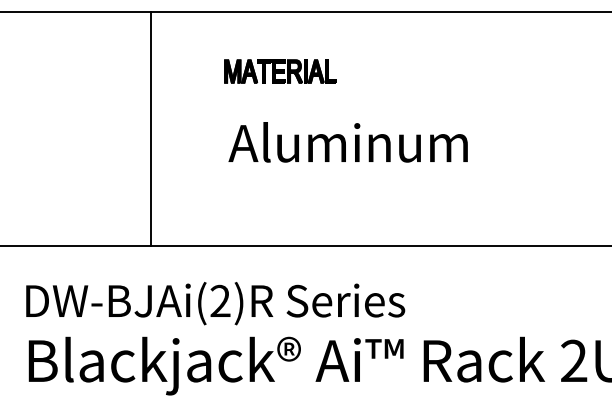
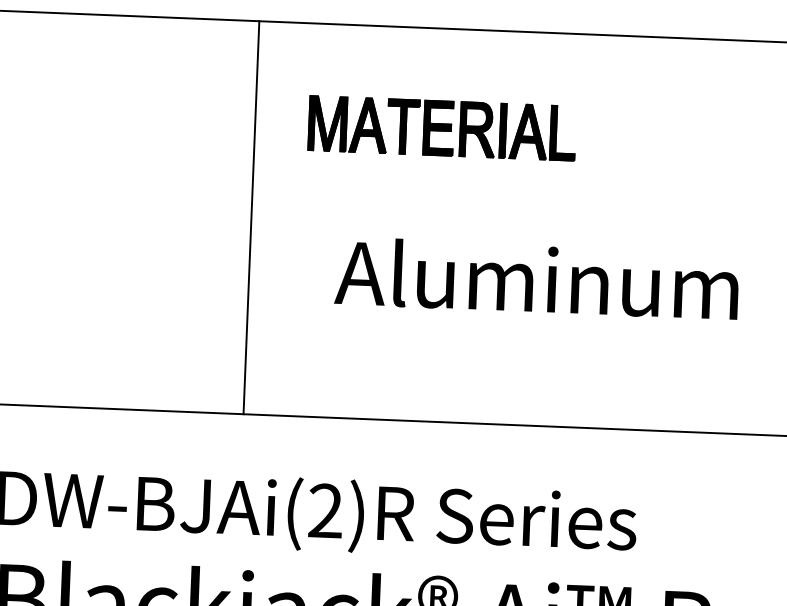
part: (279, 71) -> (440, 128), size x1.43
line: (151, 128) -> (251, 216), moved
text: (347, 142) -> (535, 278), moved

